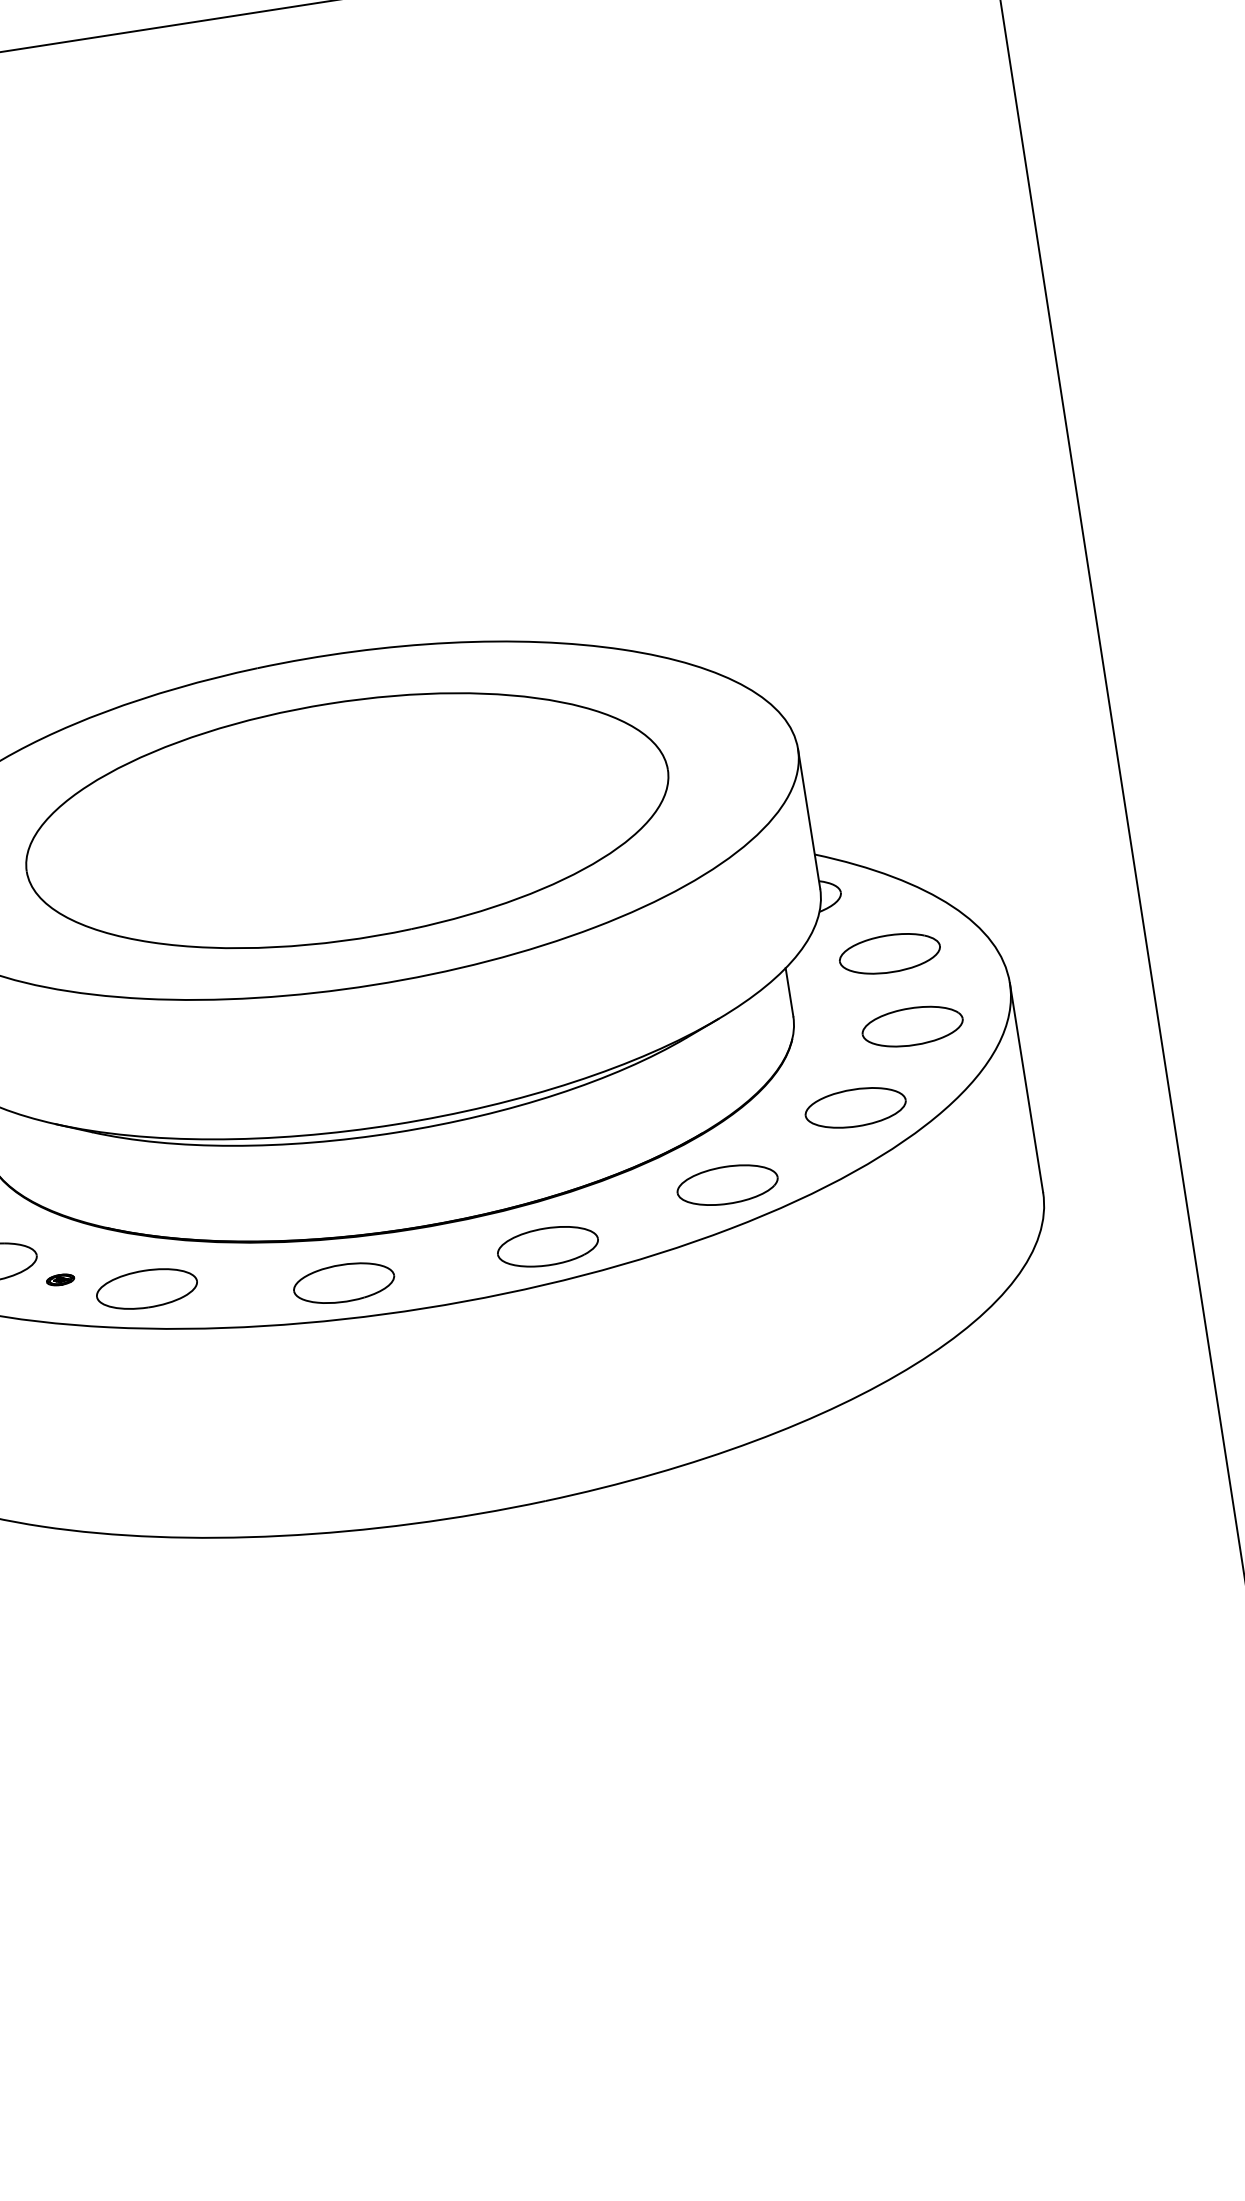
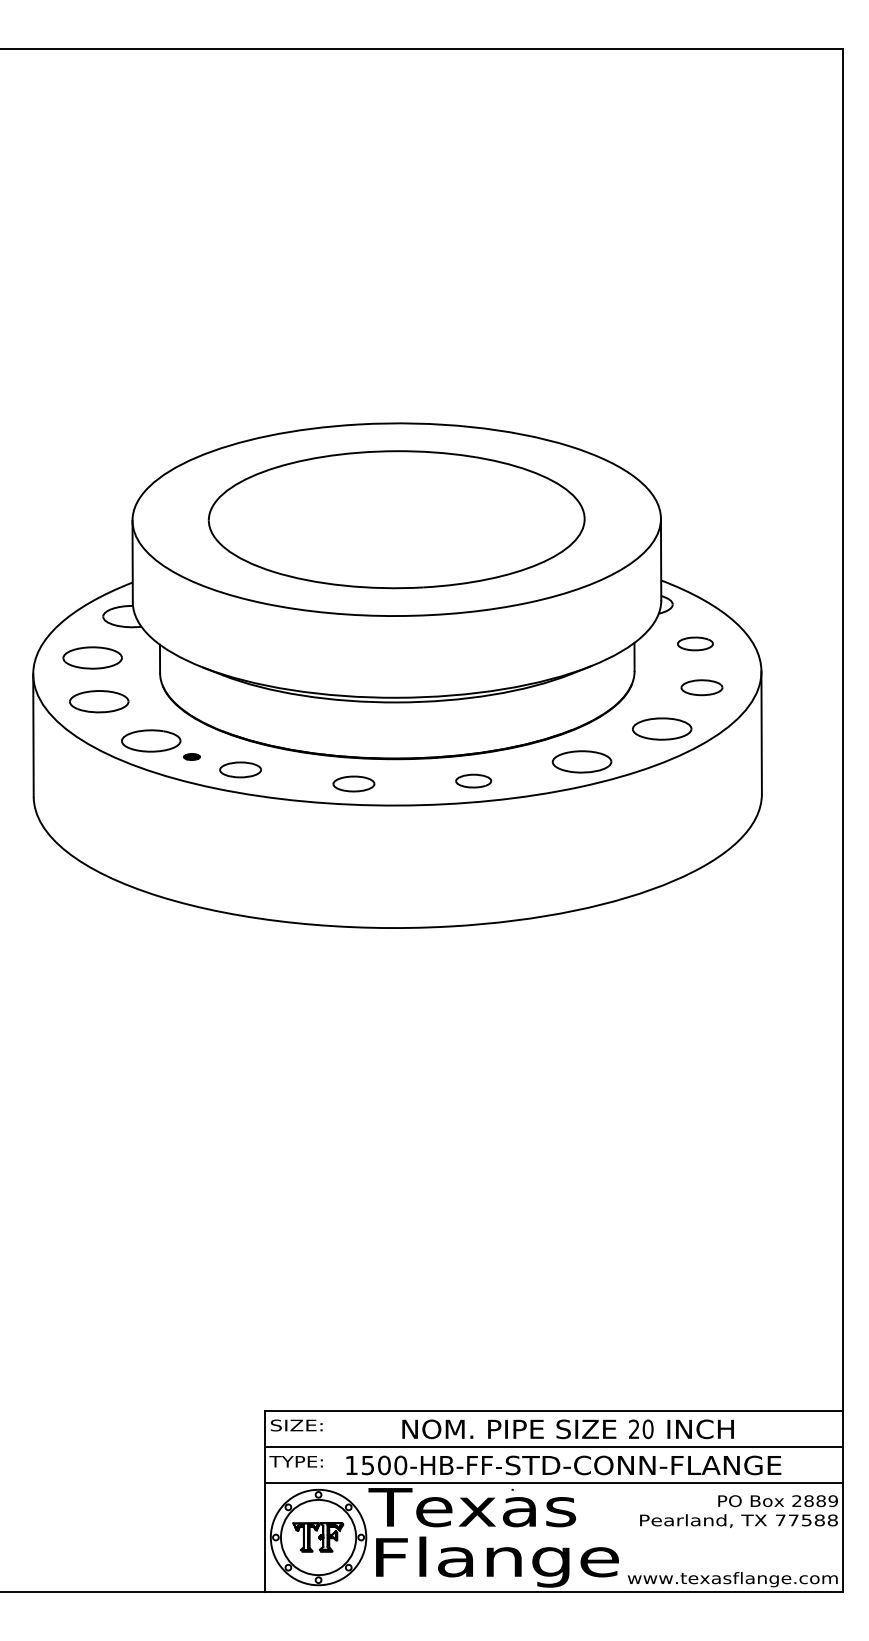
part: (889, 953) -> (695, 643), size x0.6
part: (911, 1026) -> (701, 687), size x0.7
part: (547, 1245) -> (473, 780), size x0.6
part: (343, 1282) -> (353, 783), size x0.7
part: (146, 1288) -> (240, 769), size x0.7

